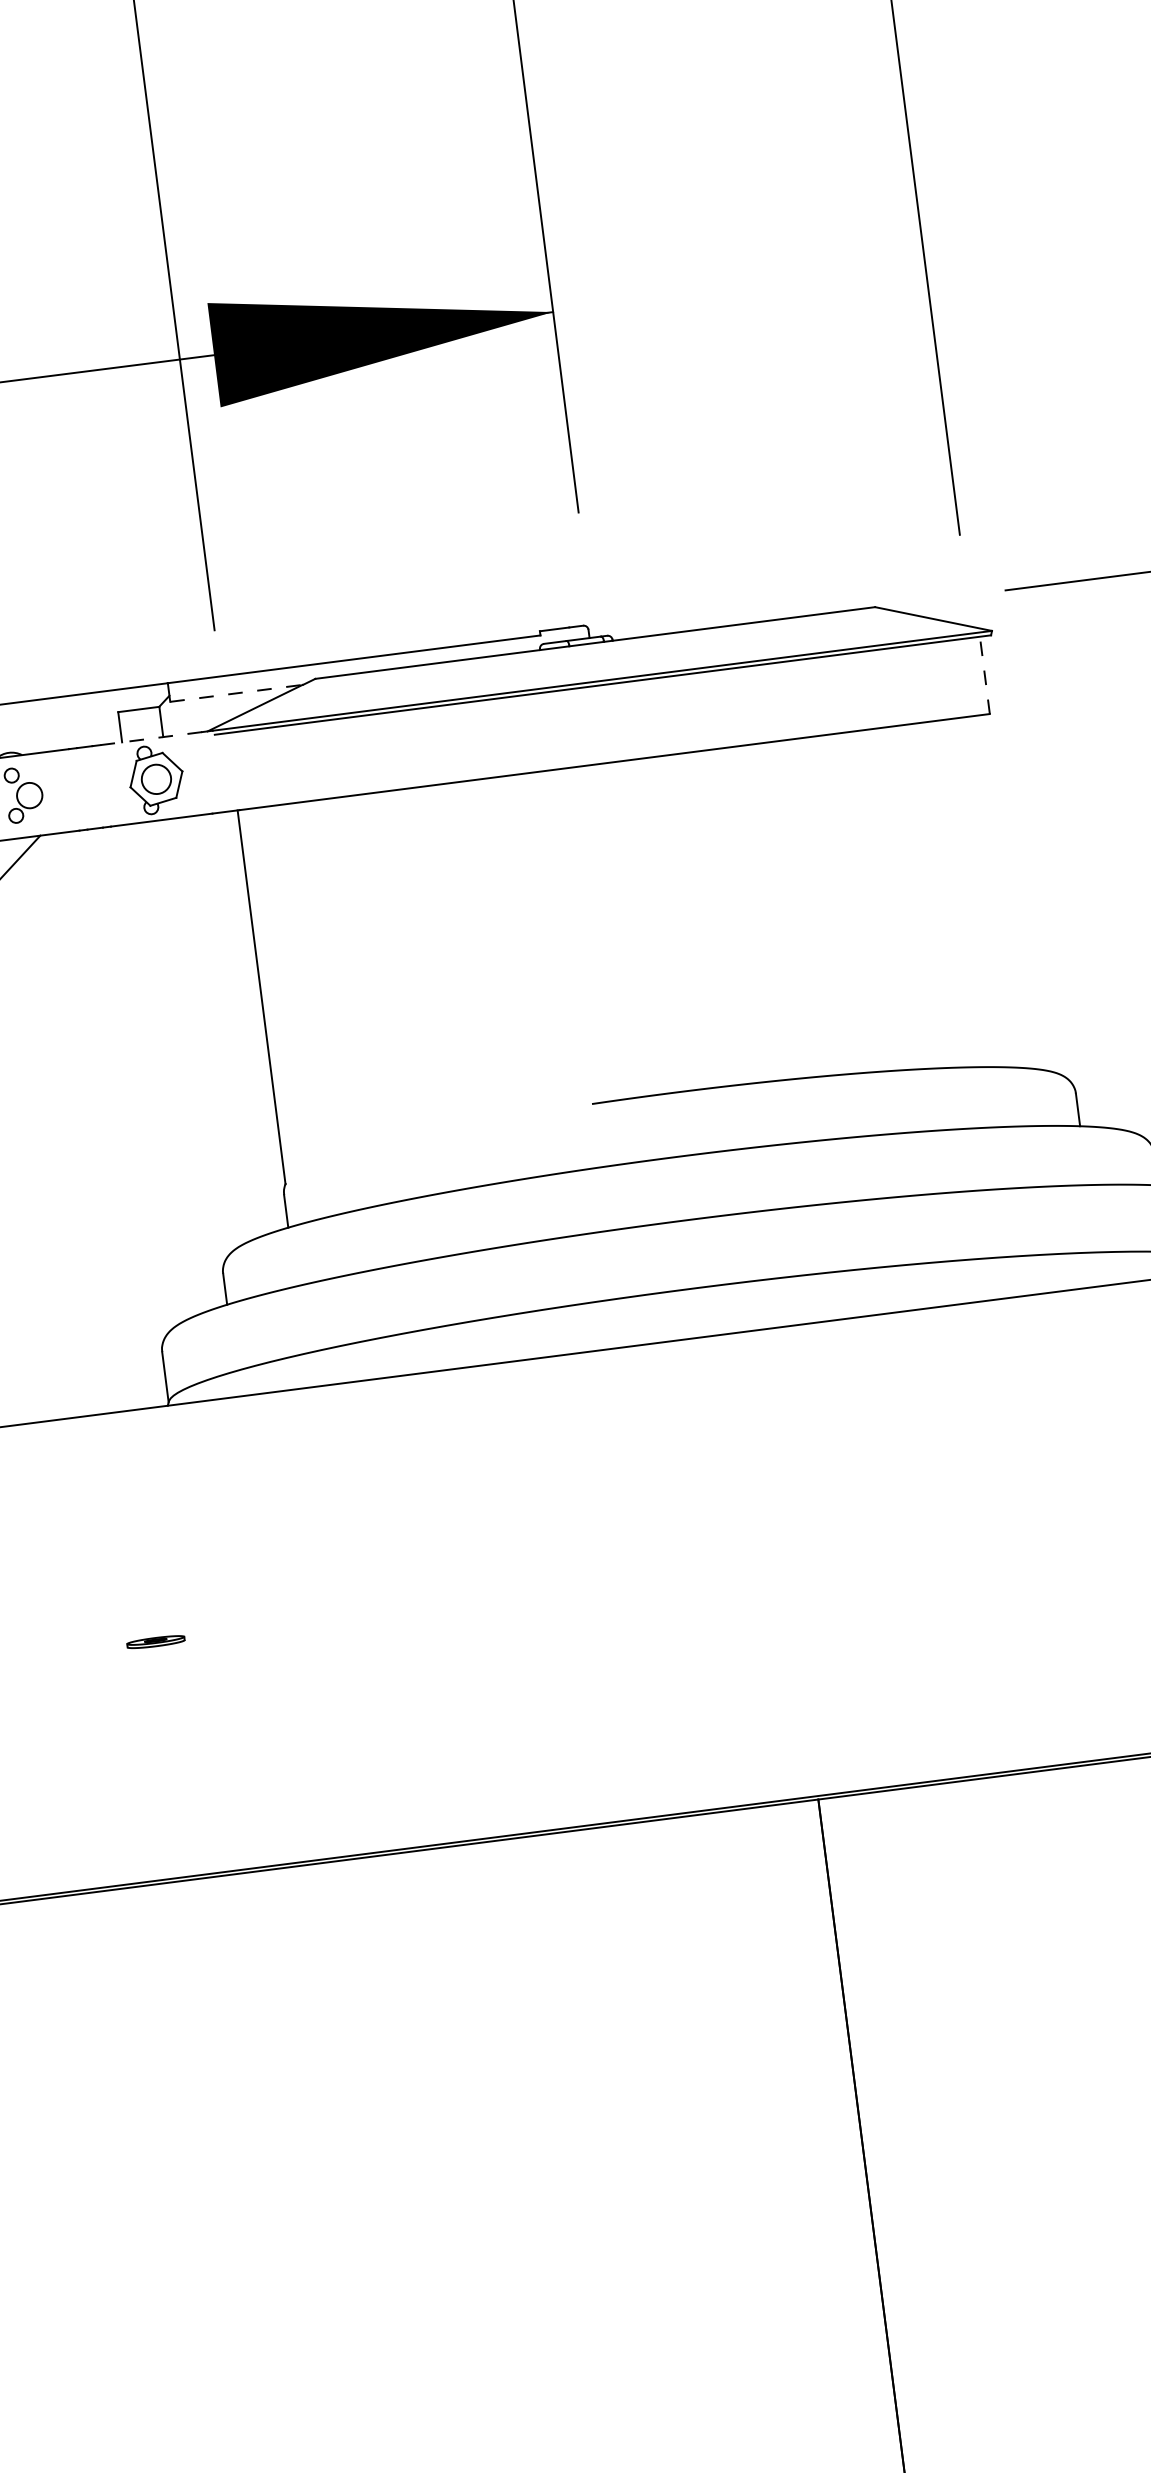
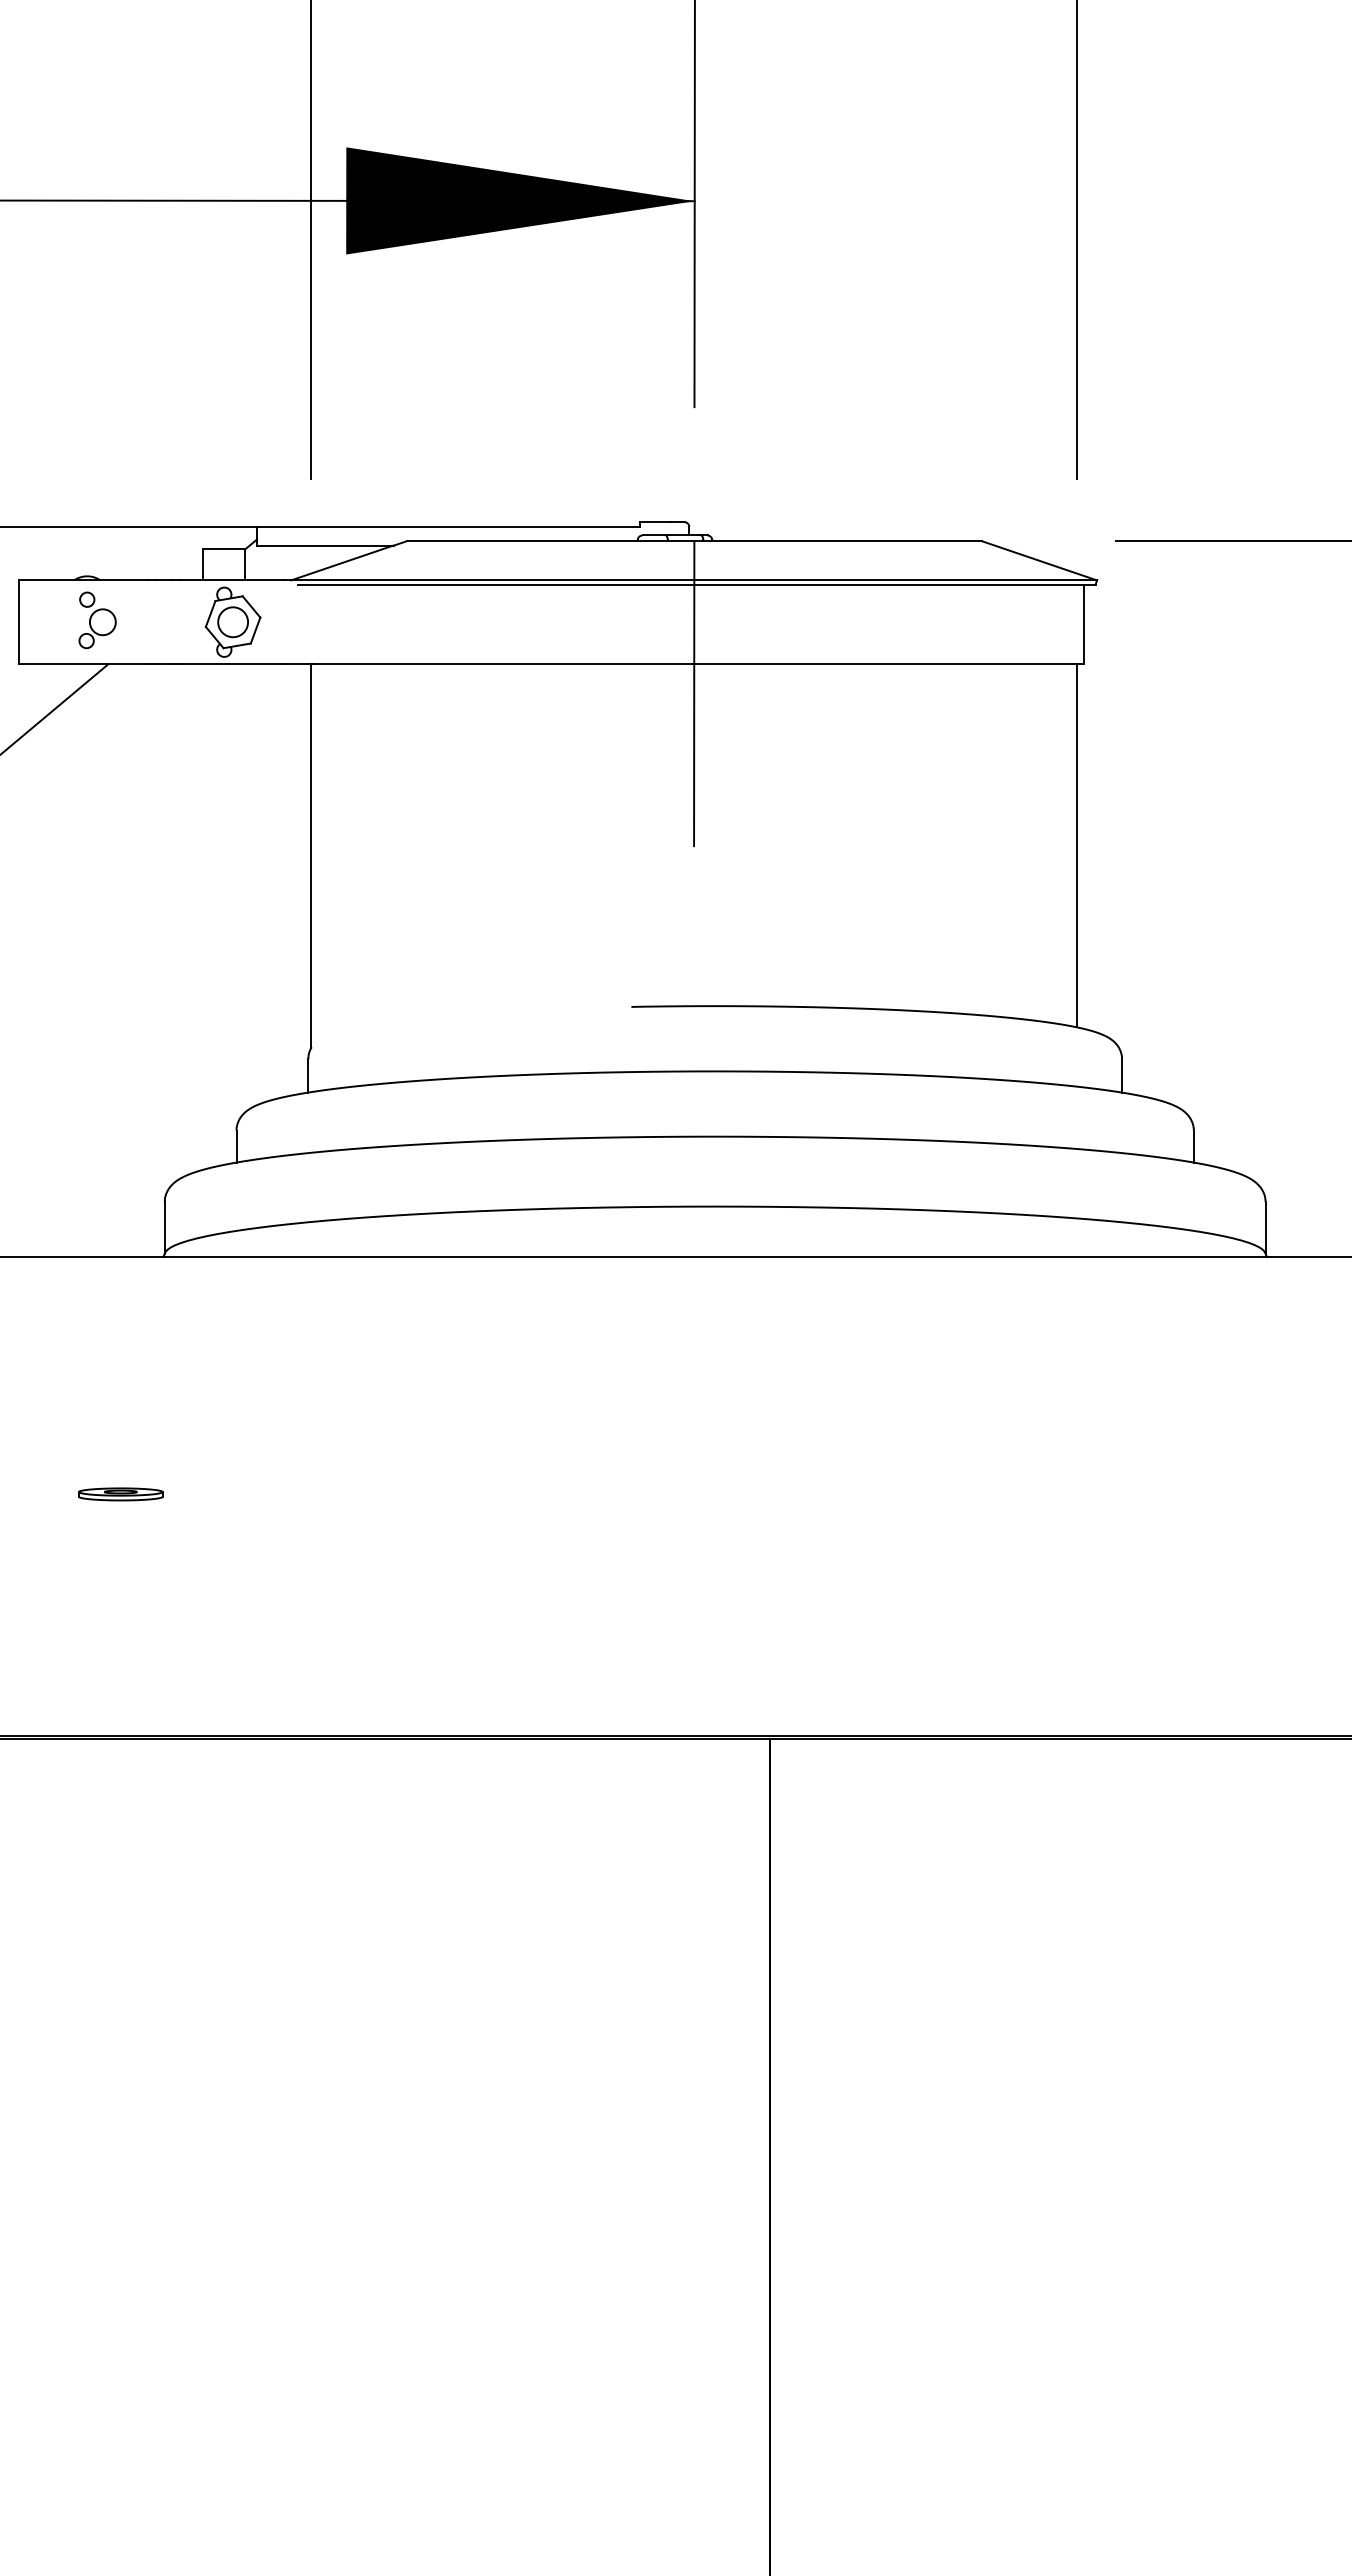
line: (985, 675) -> (1084, 624), dashed -> solid
line: (236, 693) -> (325, 545), dashed -> solid
line: (151, 738) -> (233, 580), dashed -> solid
line: (614, 792) -> (694, 694), added
line: (1005, 891) -> (1076, 845), added
part: (155, 1642) -> (120, 1494), size x1.43

